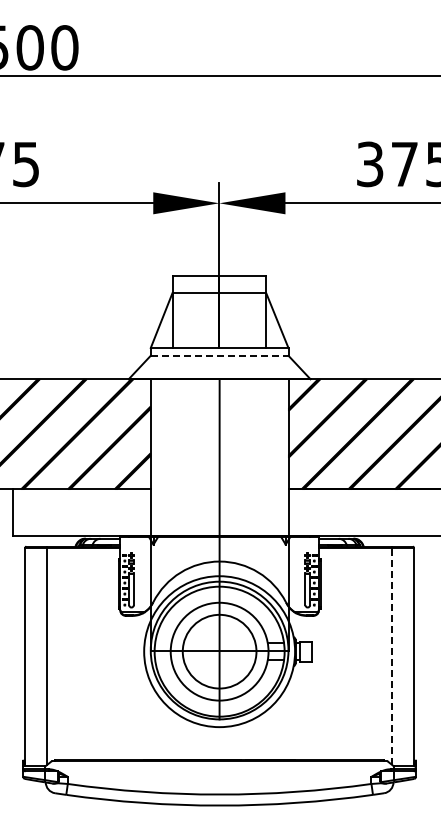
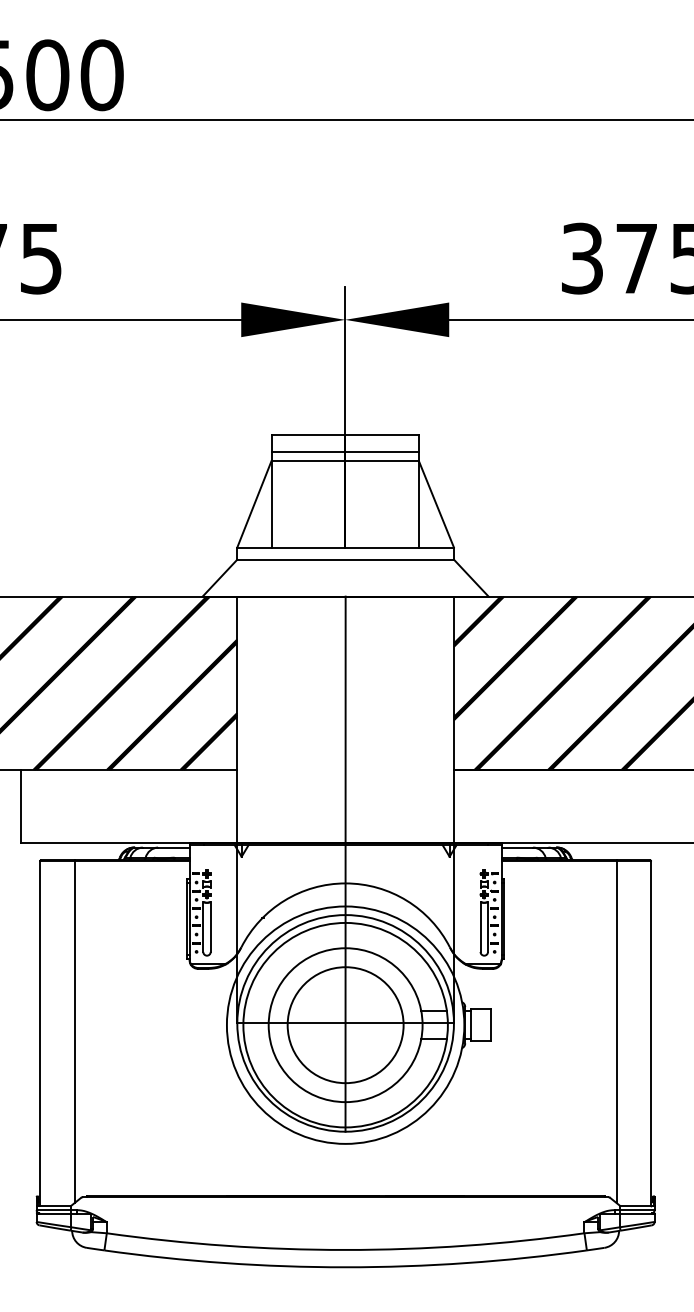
line: (219, 287) -> (345, 452), added
line: (219, 355) -> (345, 559), dashed -> solid
line: (391, 656) -> (616, 1032), dashed -> solid

